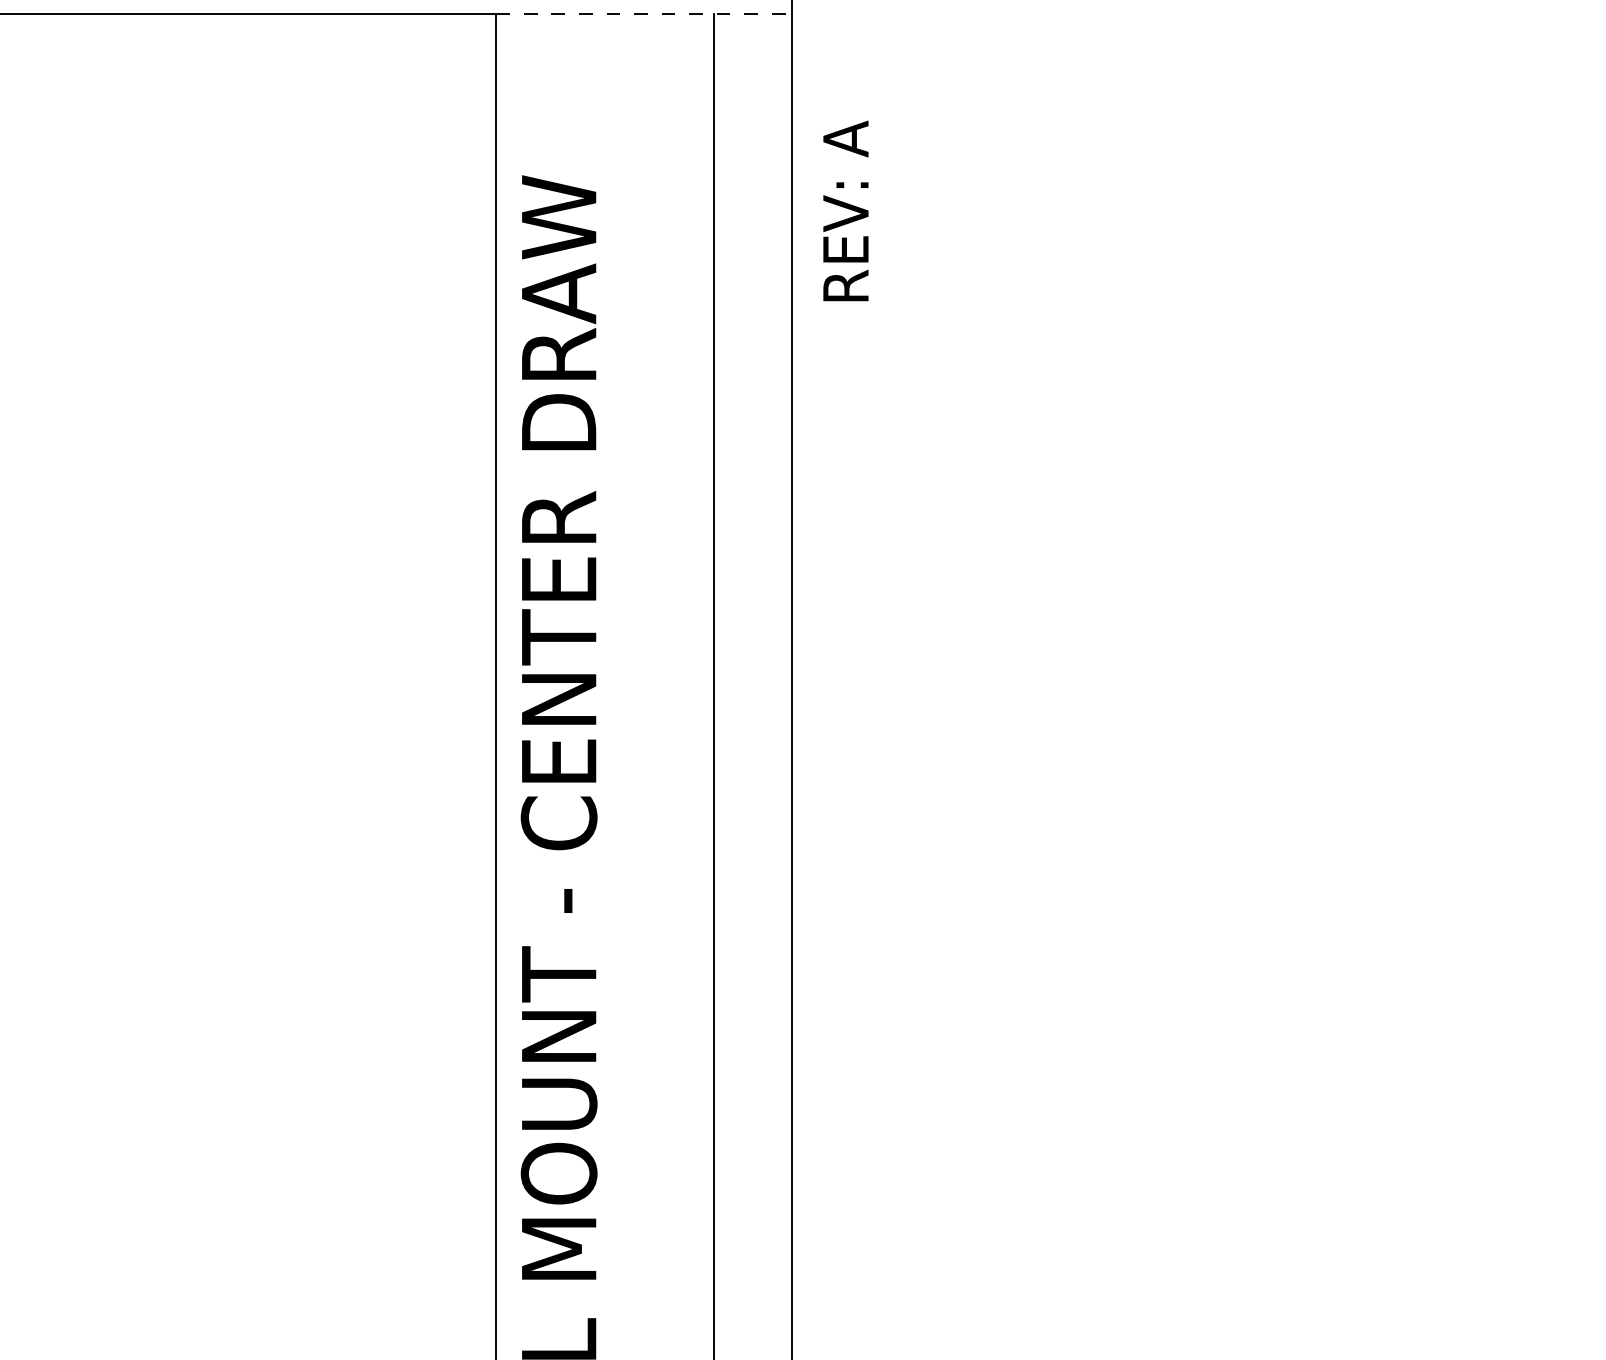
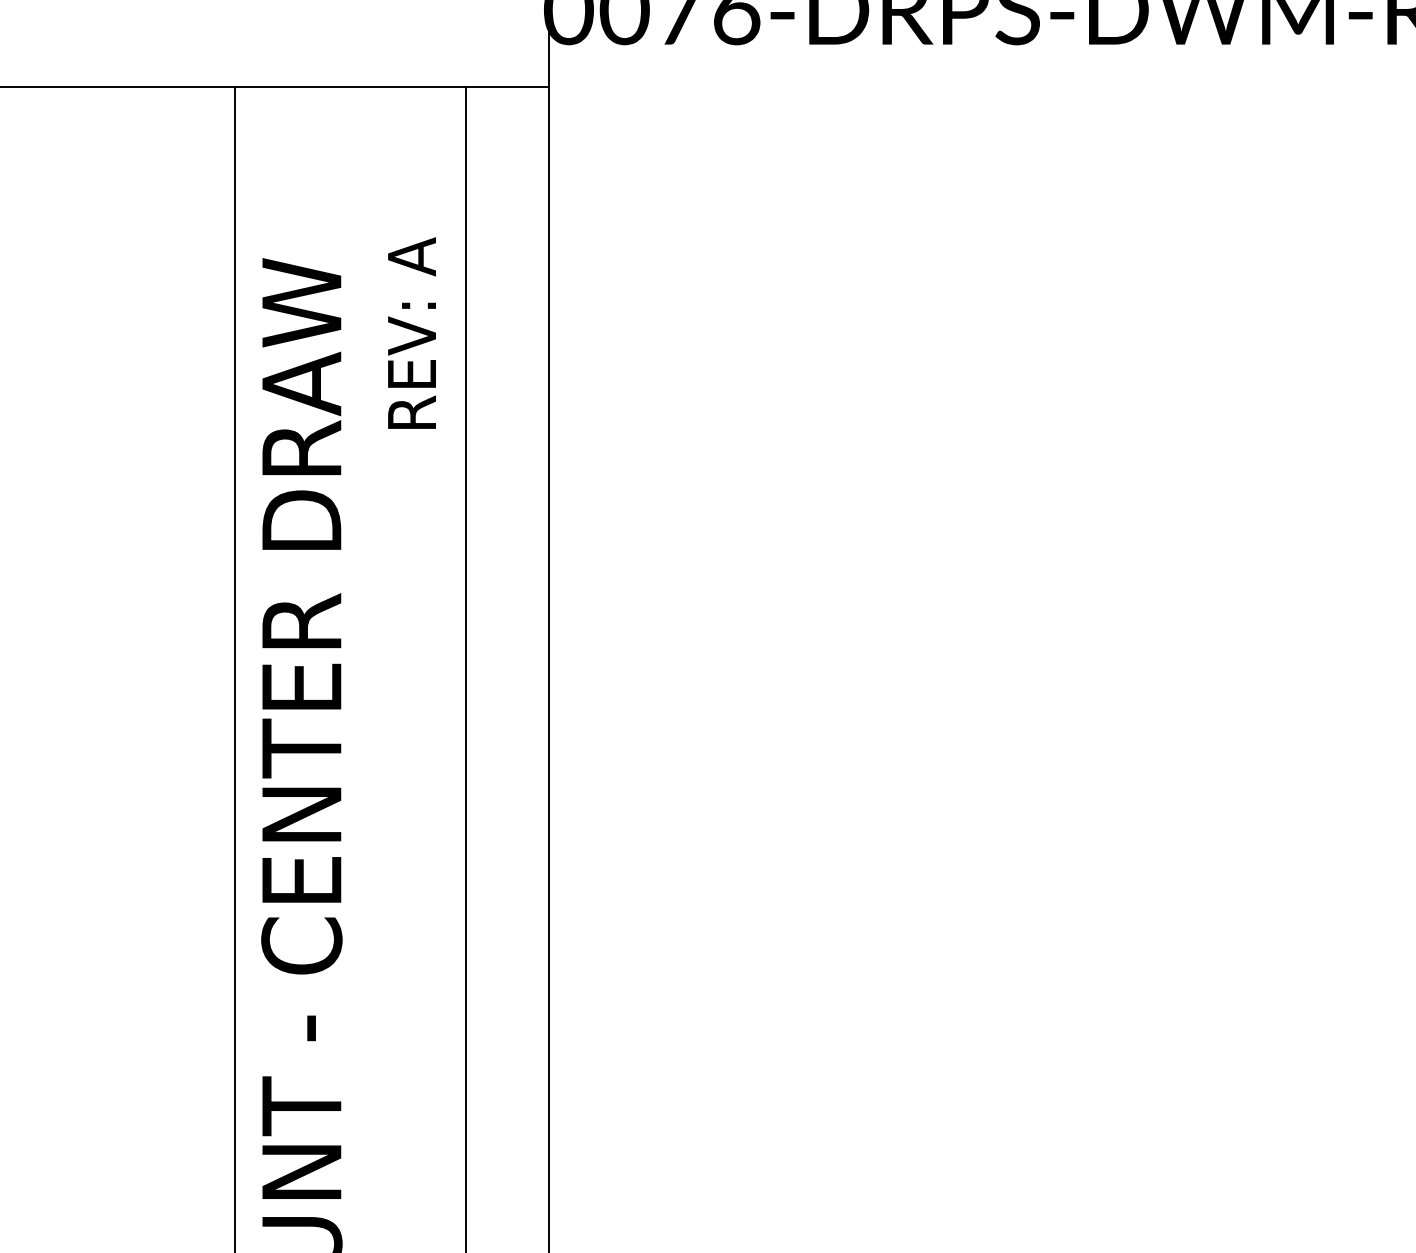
line: (644, 13) -> (392, 86), dashed -> solid
text: (845, 210) -> (411, 332), moved

